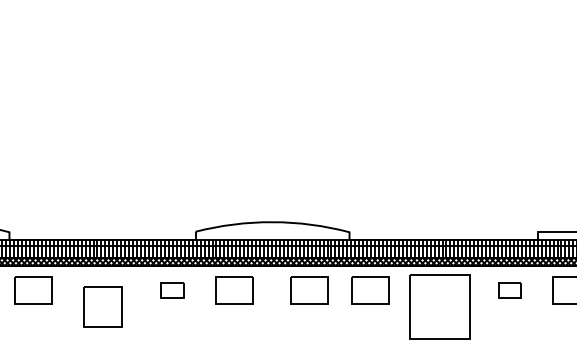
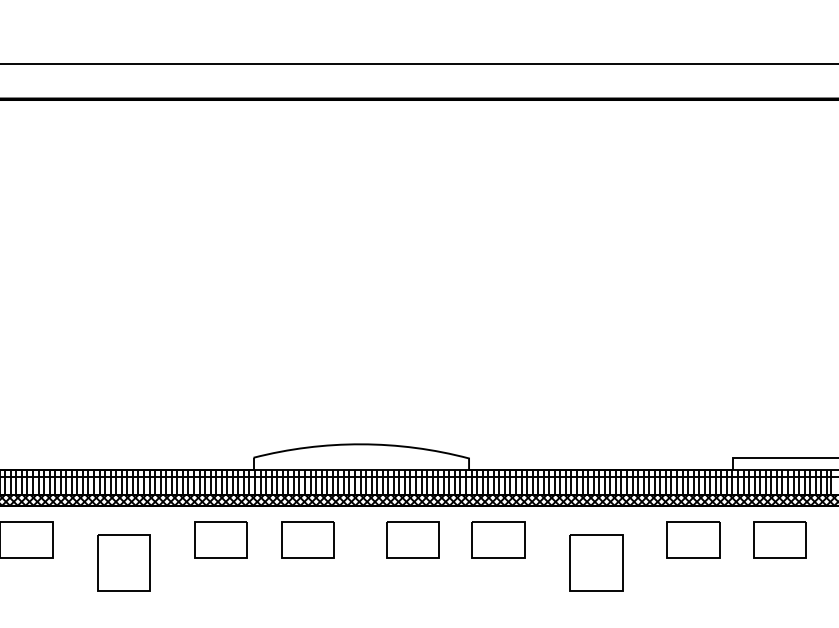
part: (171, 290) -> (220, 539), size x1.67
part: (509, 290) -> (693, 539), size x1.67
part: (440, 306) -> (596, 562), size x0.62

